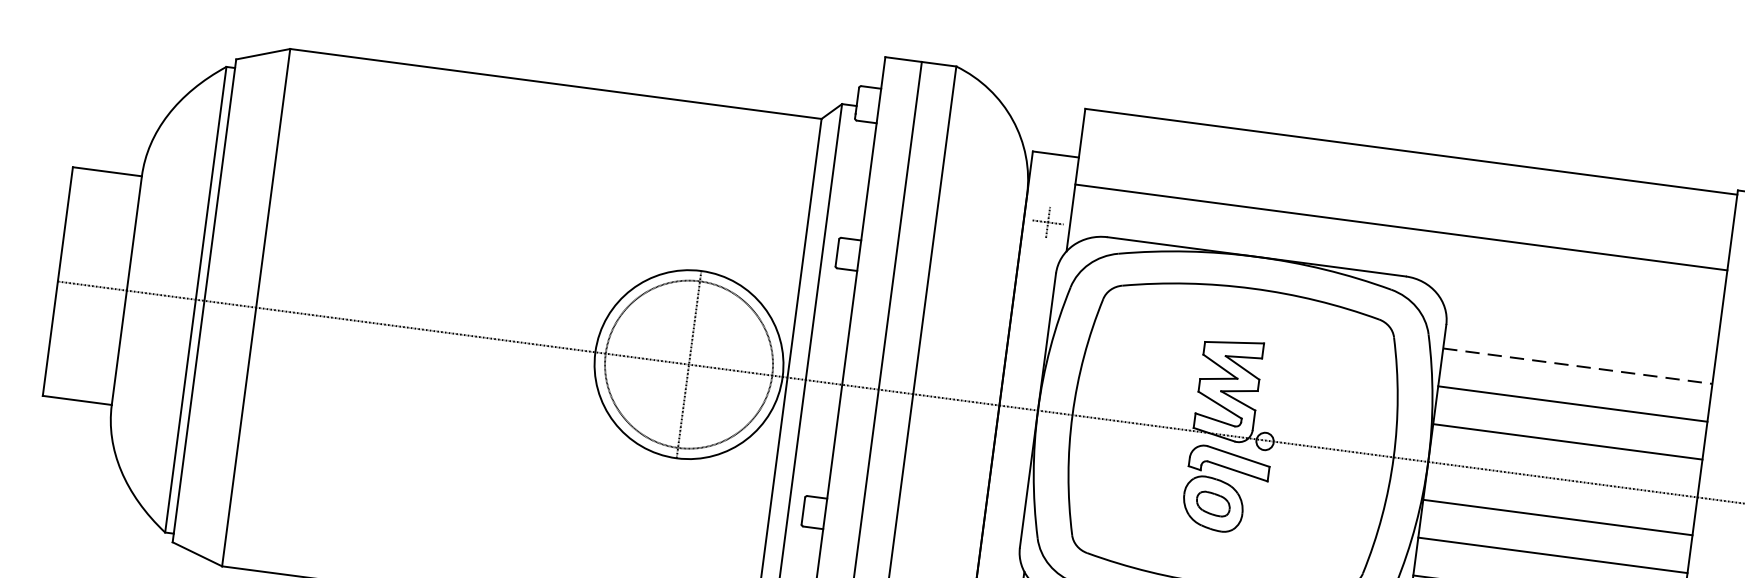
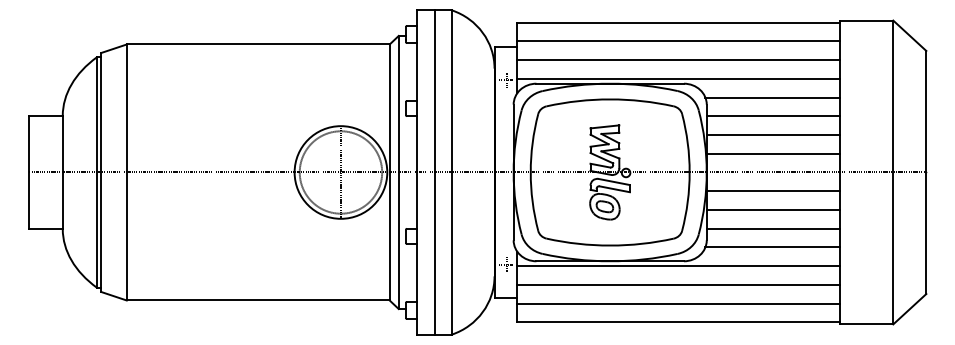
line: (1405, 189) -> (678, 41), added
line: (1396, 264) -> (678, 78), added
line: (1581, 327) -> (772, 97), added
line: (1578, 366) -> (773, 116), dashed -> solid

